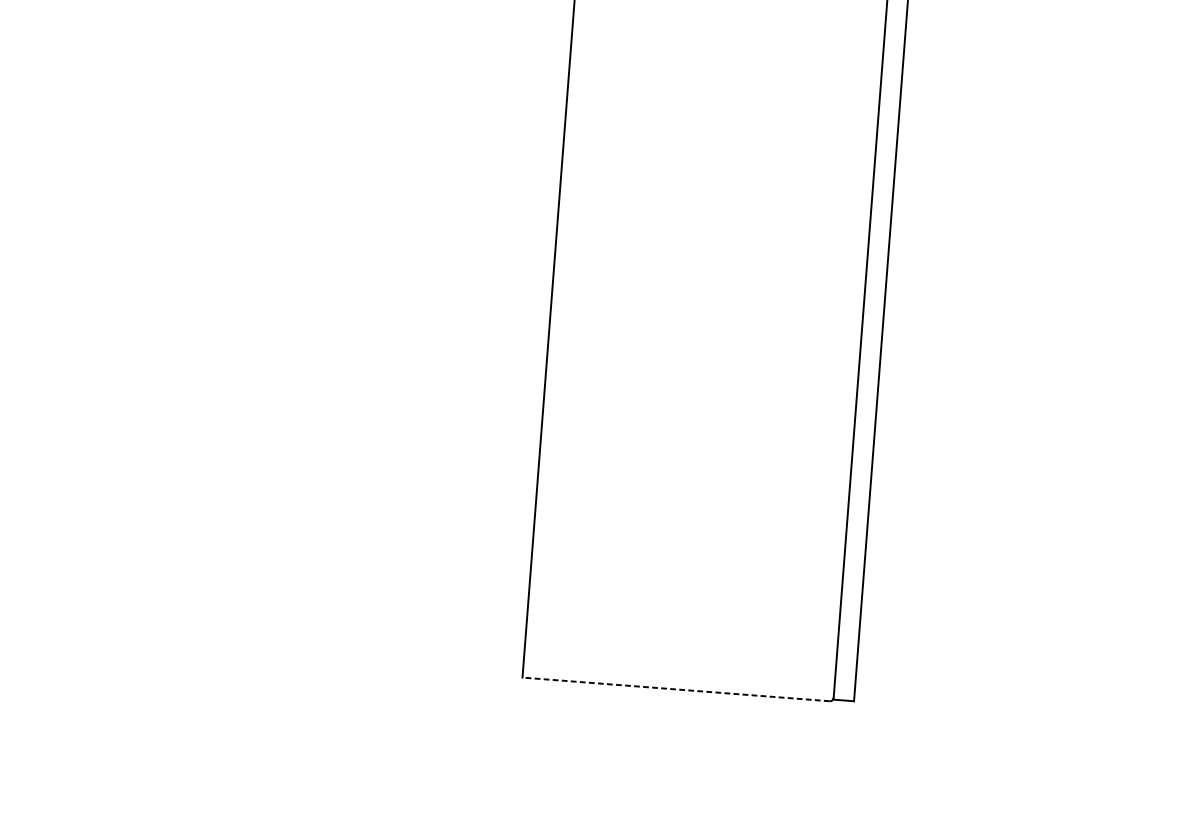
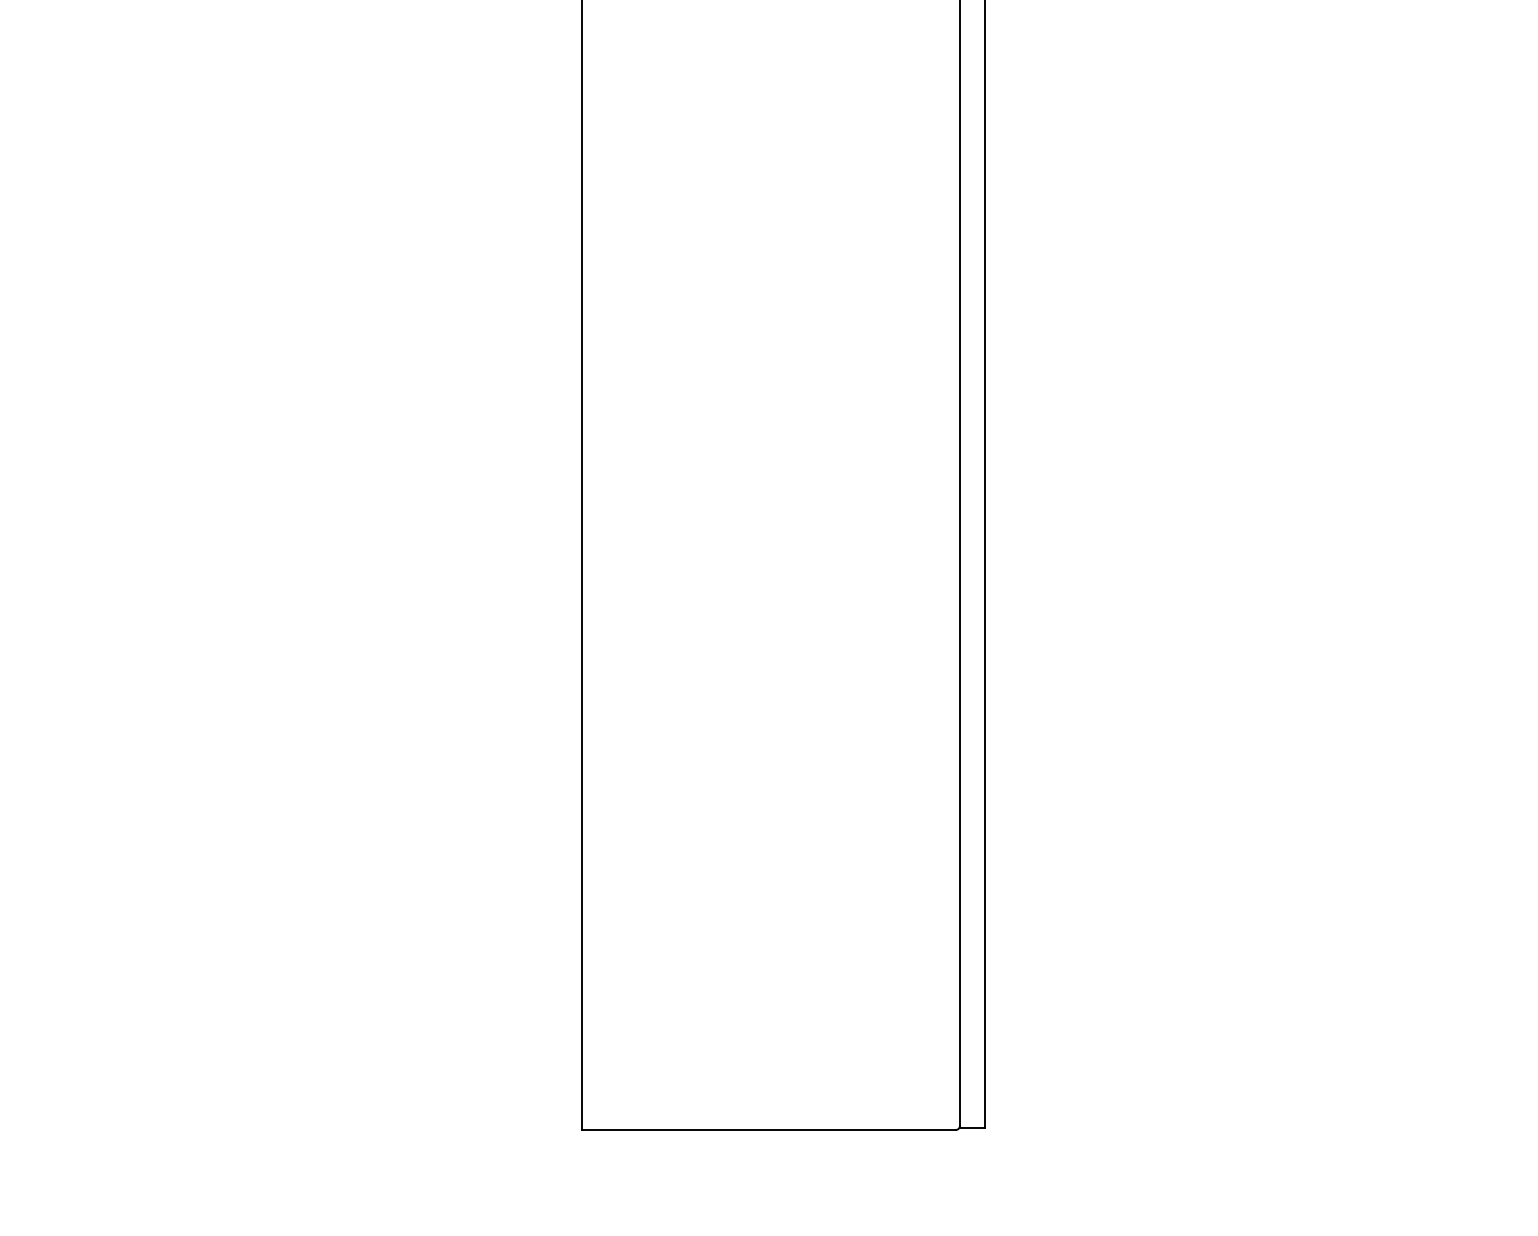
line: (675, 689) -> (768, 1130), dashed -> solid

